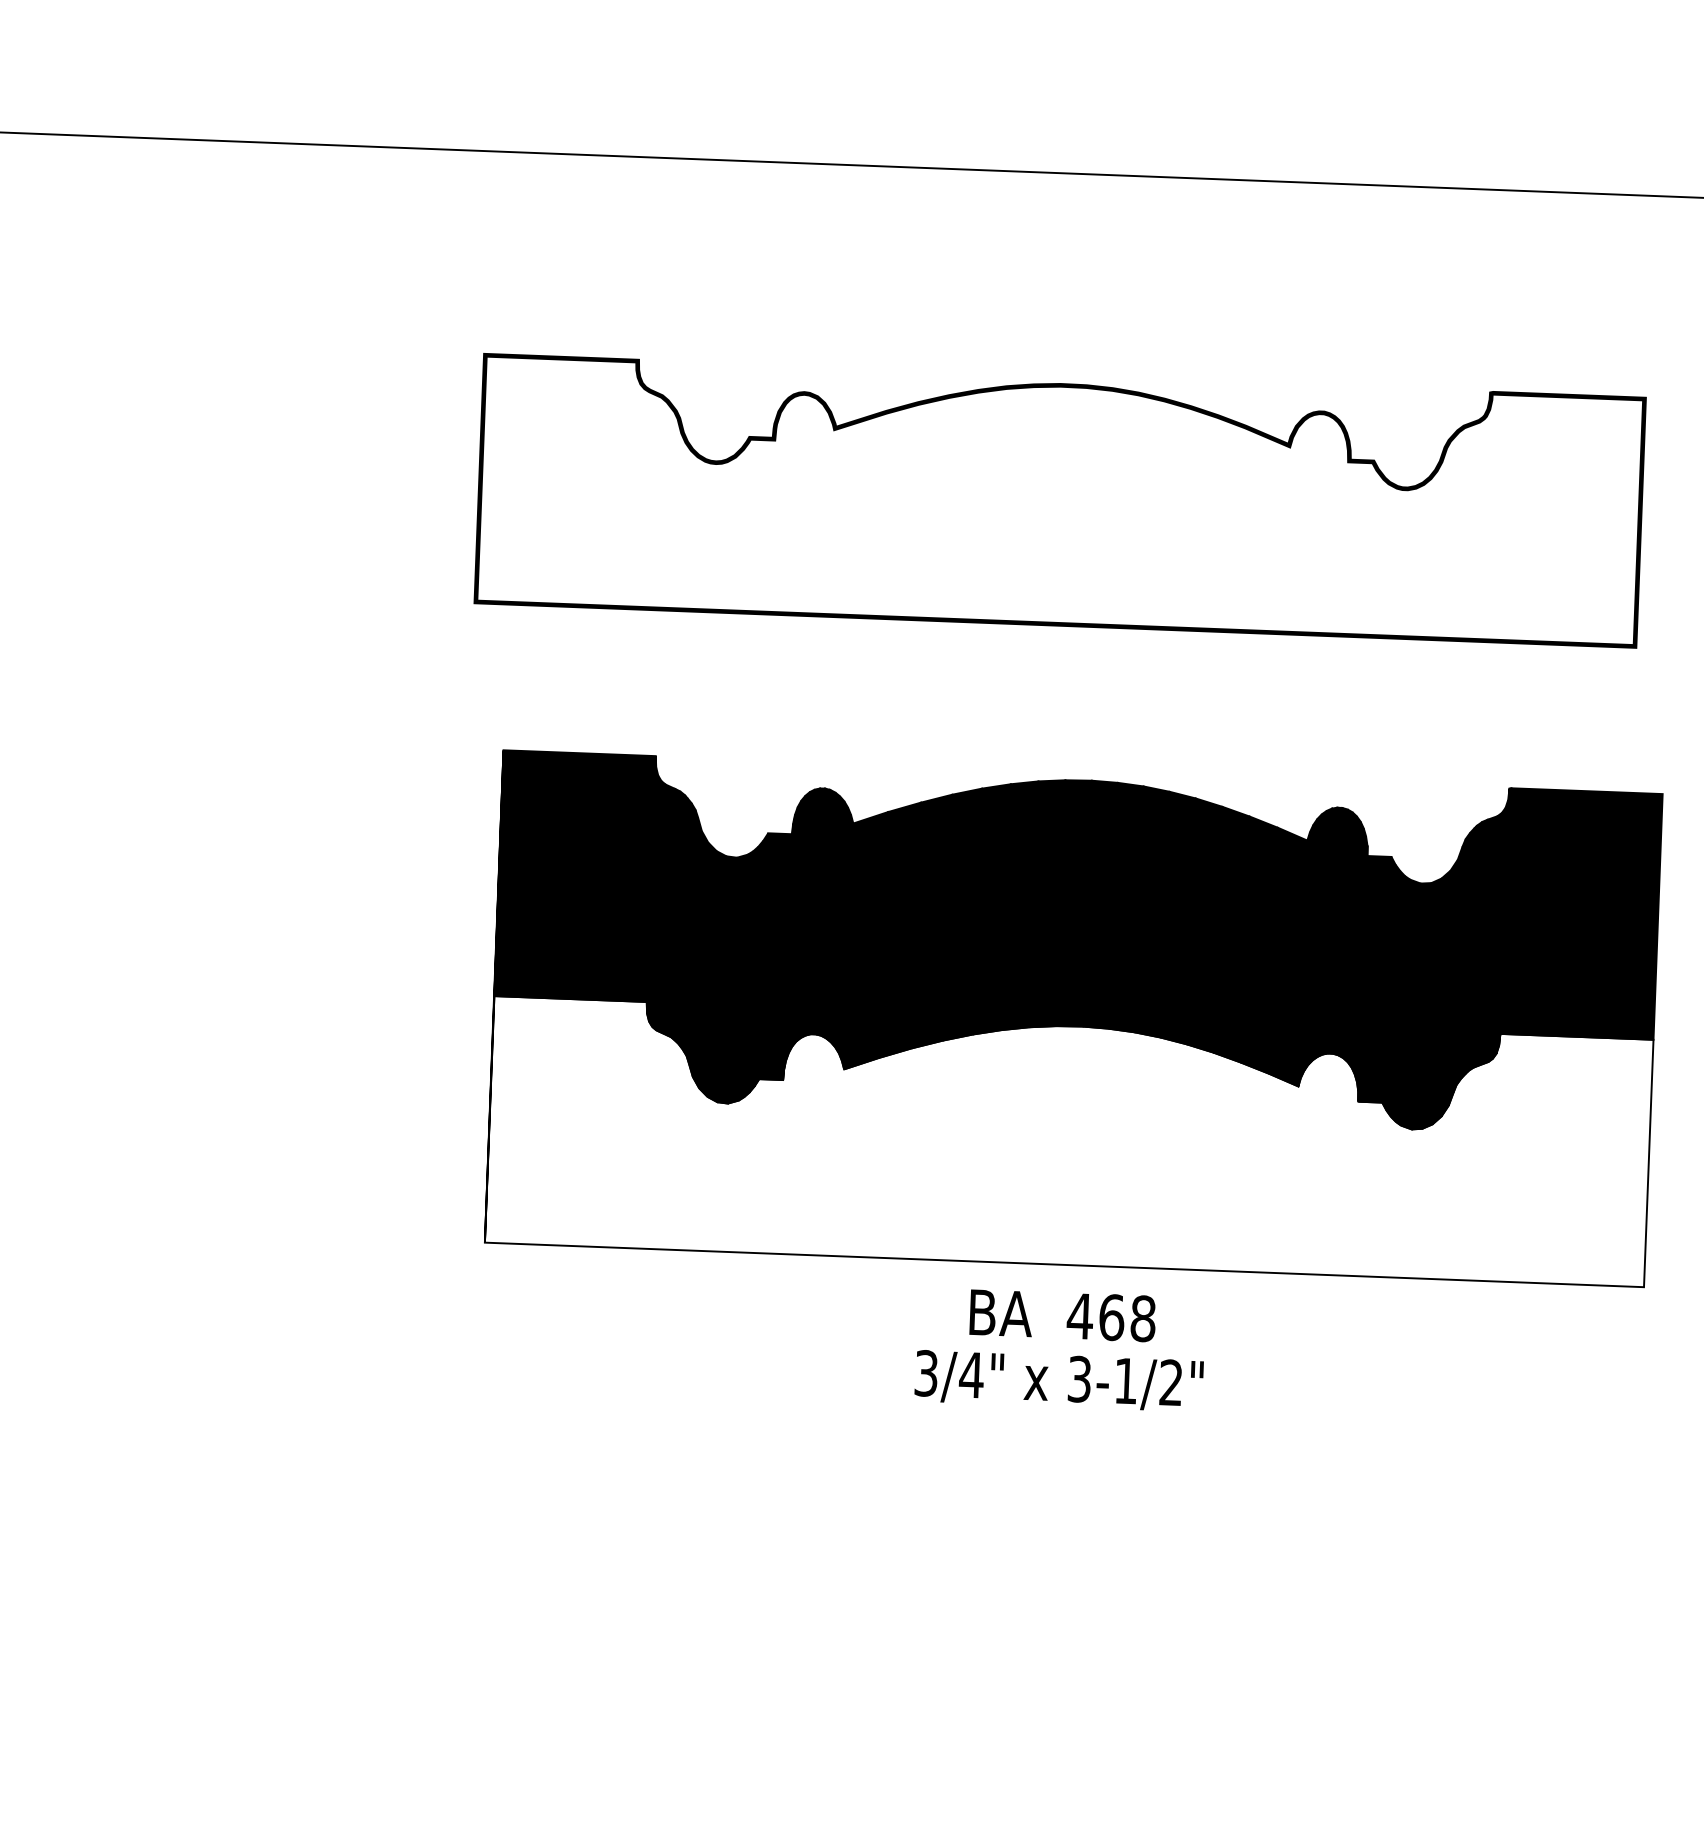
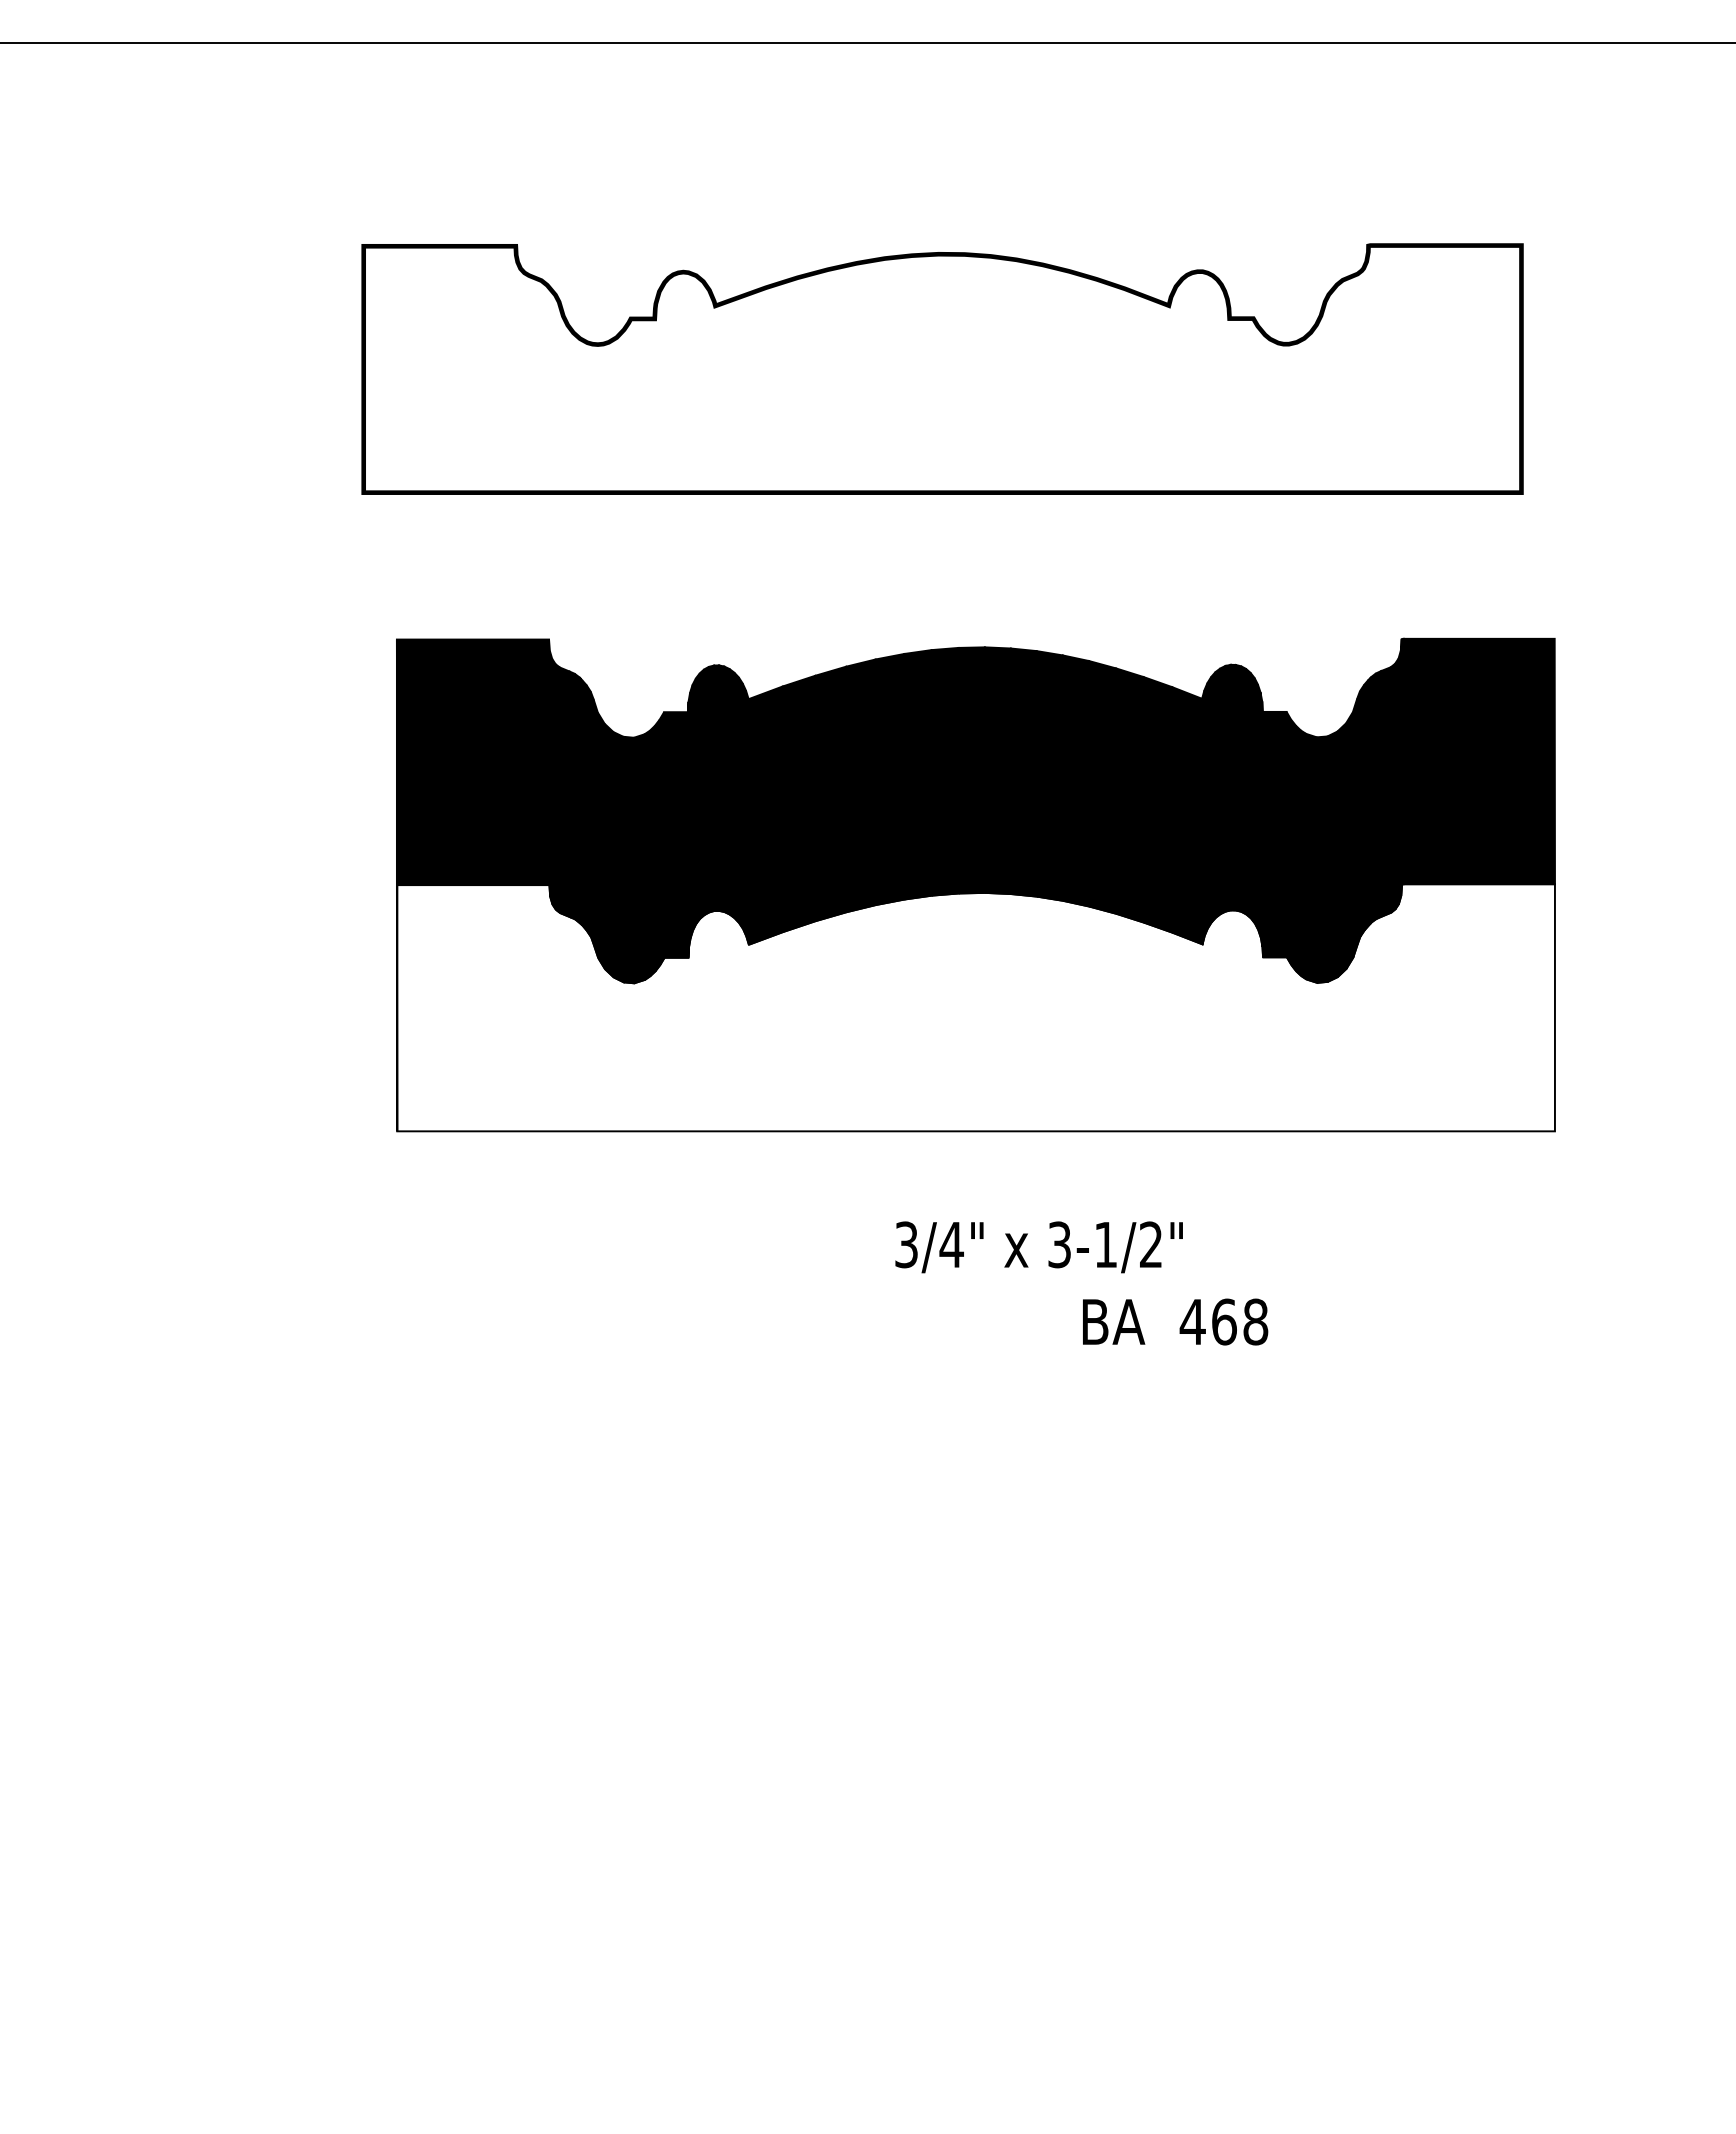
text: (1062, 1315) -> (1175, 1321), moved
text: (1058, 1381) -> (1038, 1247), moved

